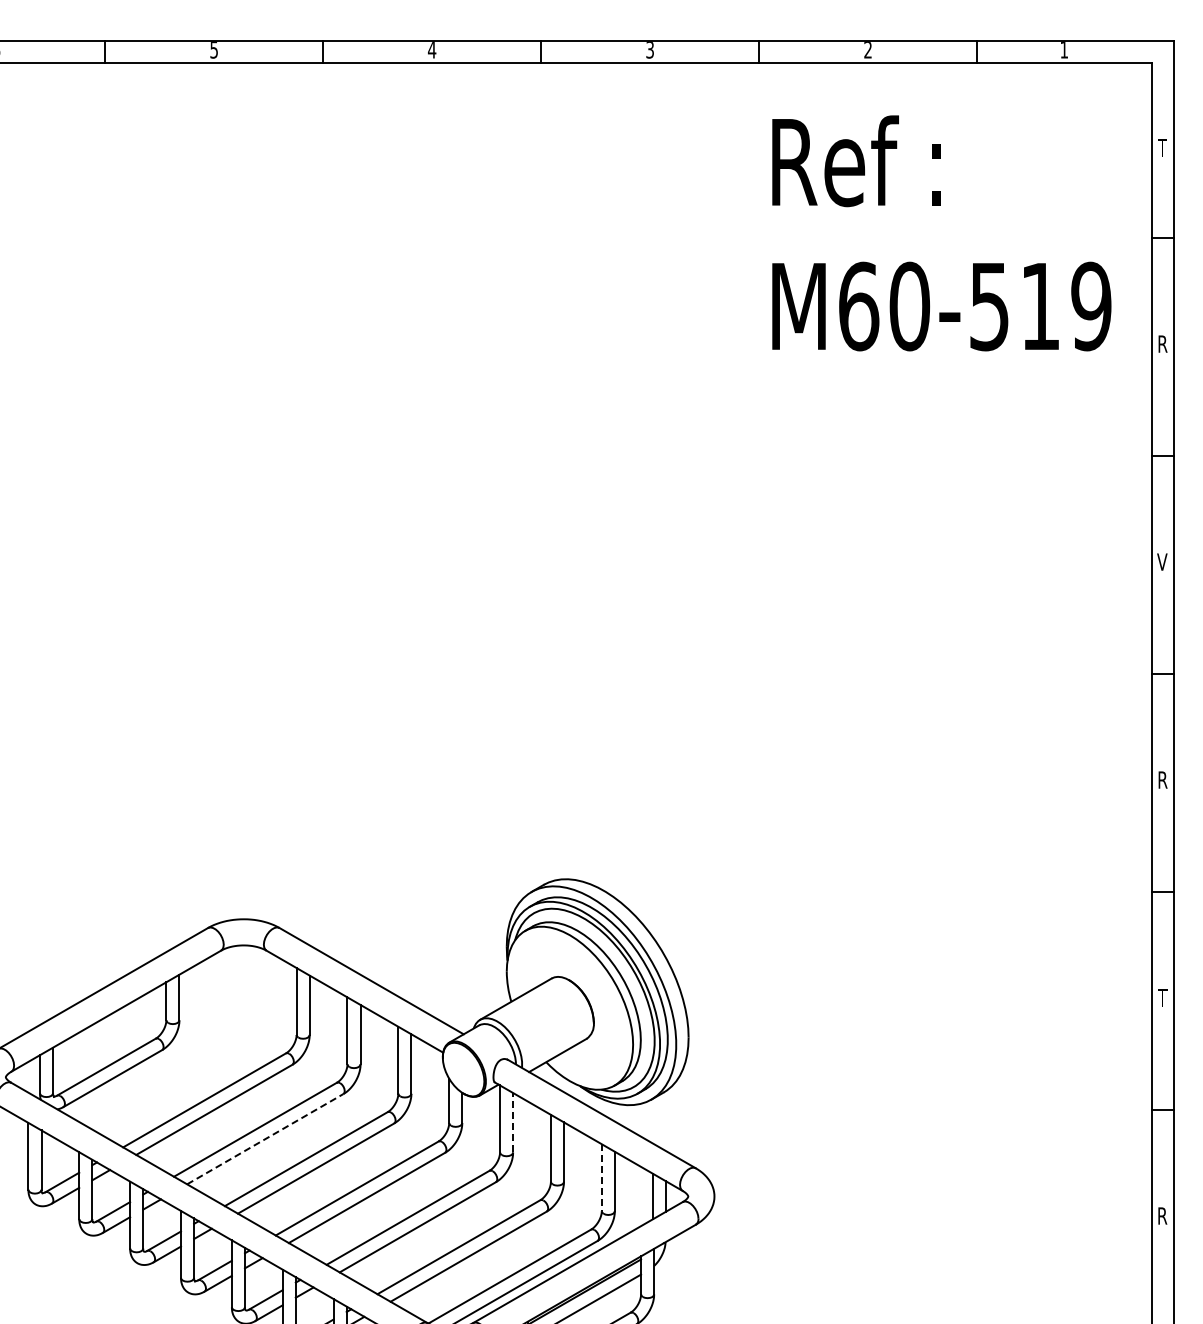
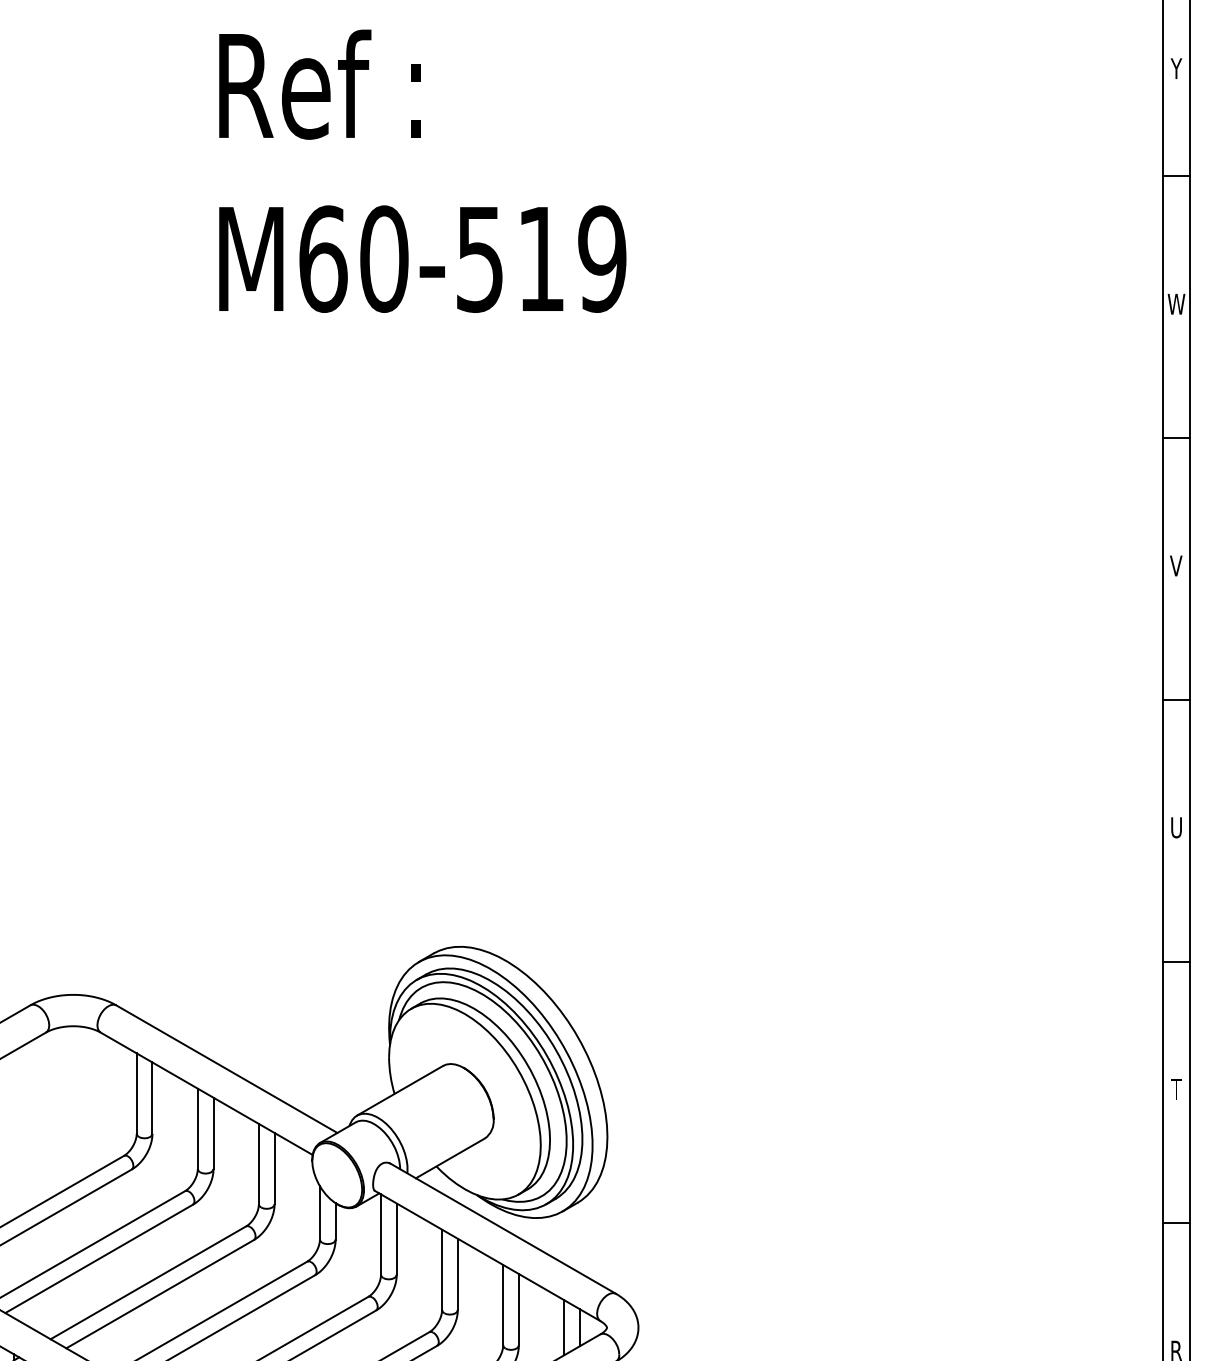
text: (1162, 147) -> (1176, 68), T -> Y
text: (941, 233) -> (422, 171), moved
text: (1162, 343) -> (1176, 303), R -> W
text: (1162, 779) -> (1176, 827), R -> U
line: (513, 1122) -> (397, 1238), dashed -> solid
line: (265, 1138) -> (99, 1258), dashed -> solid
line: (601, 1177) -> (502, 1304), dashed -> solid

